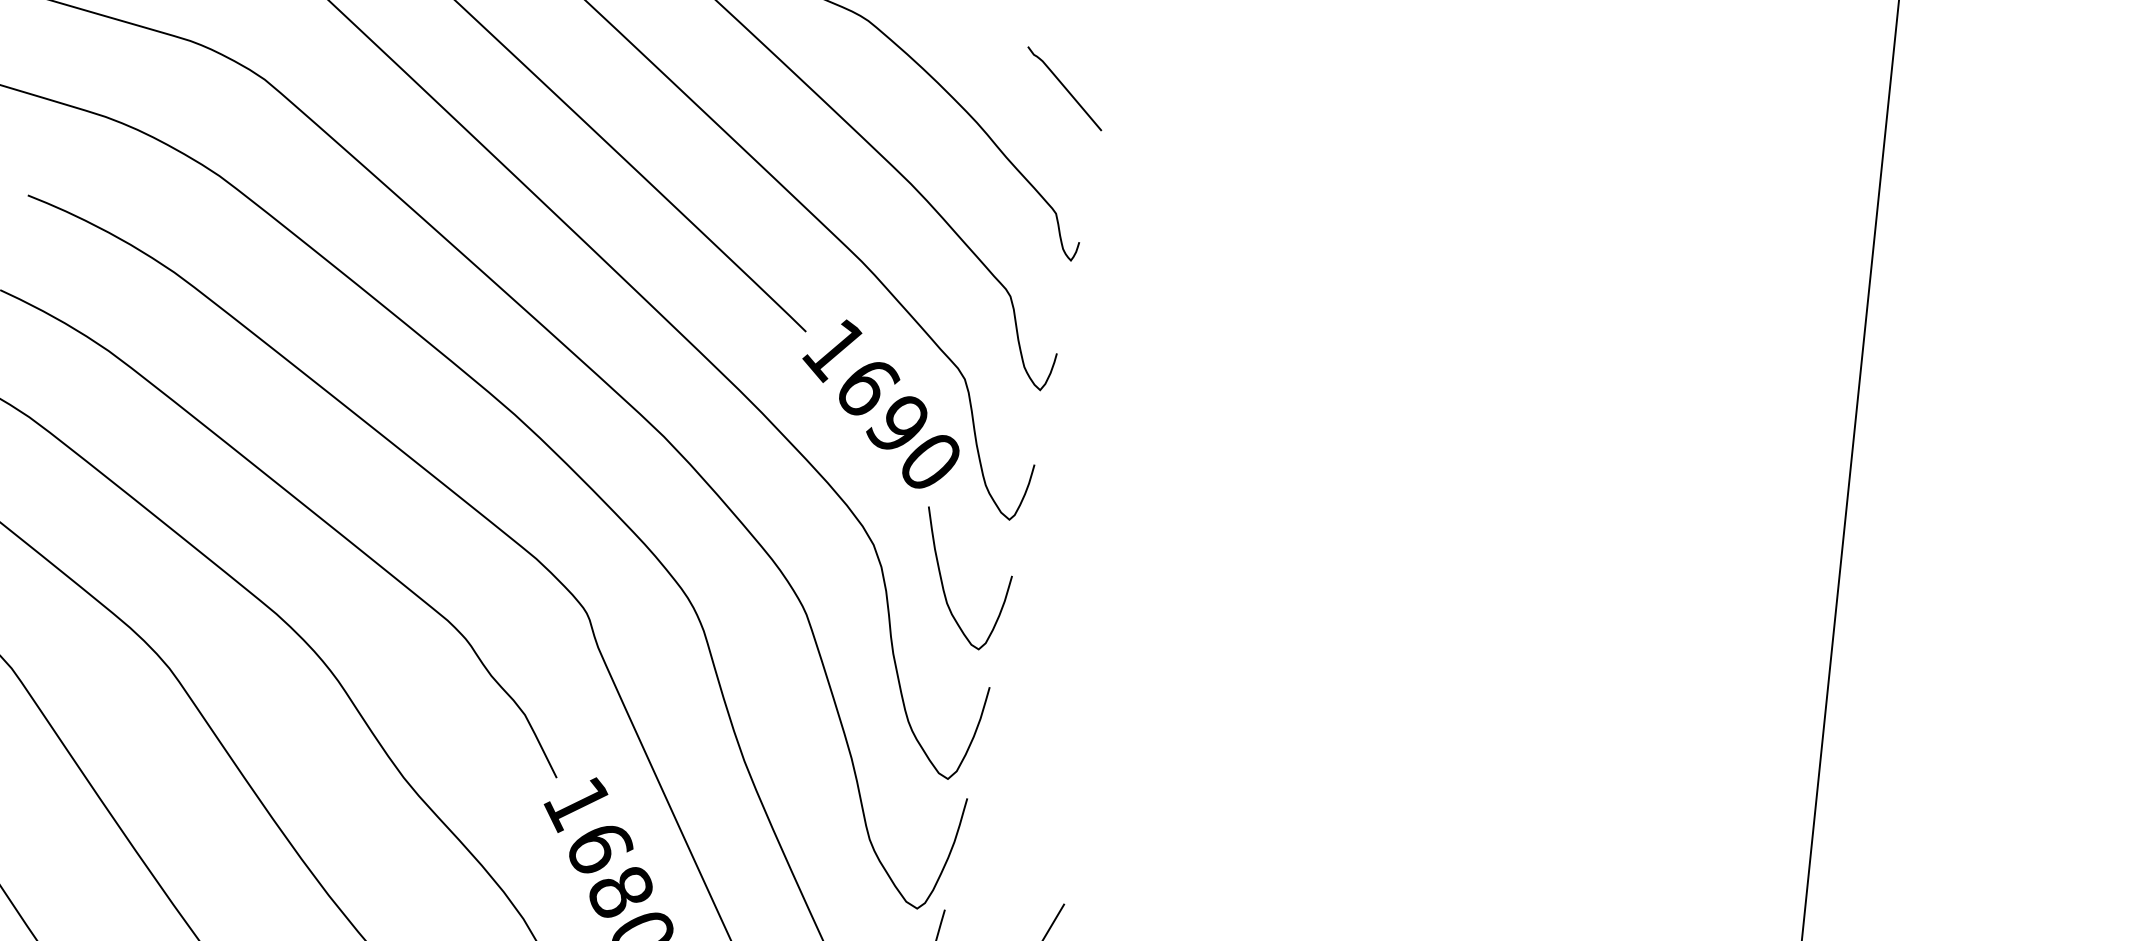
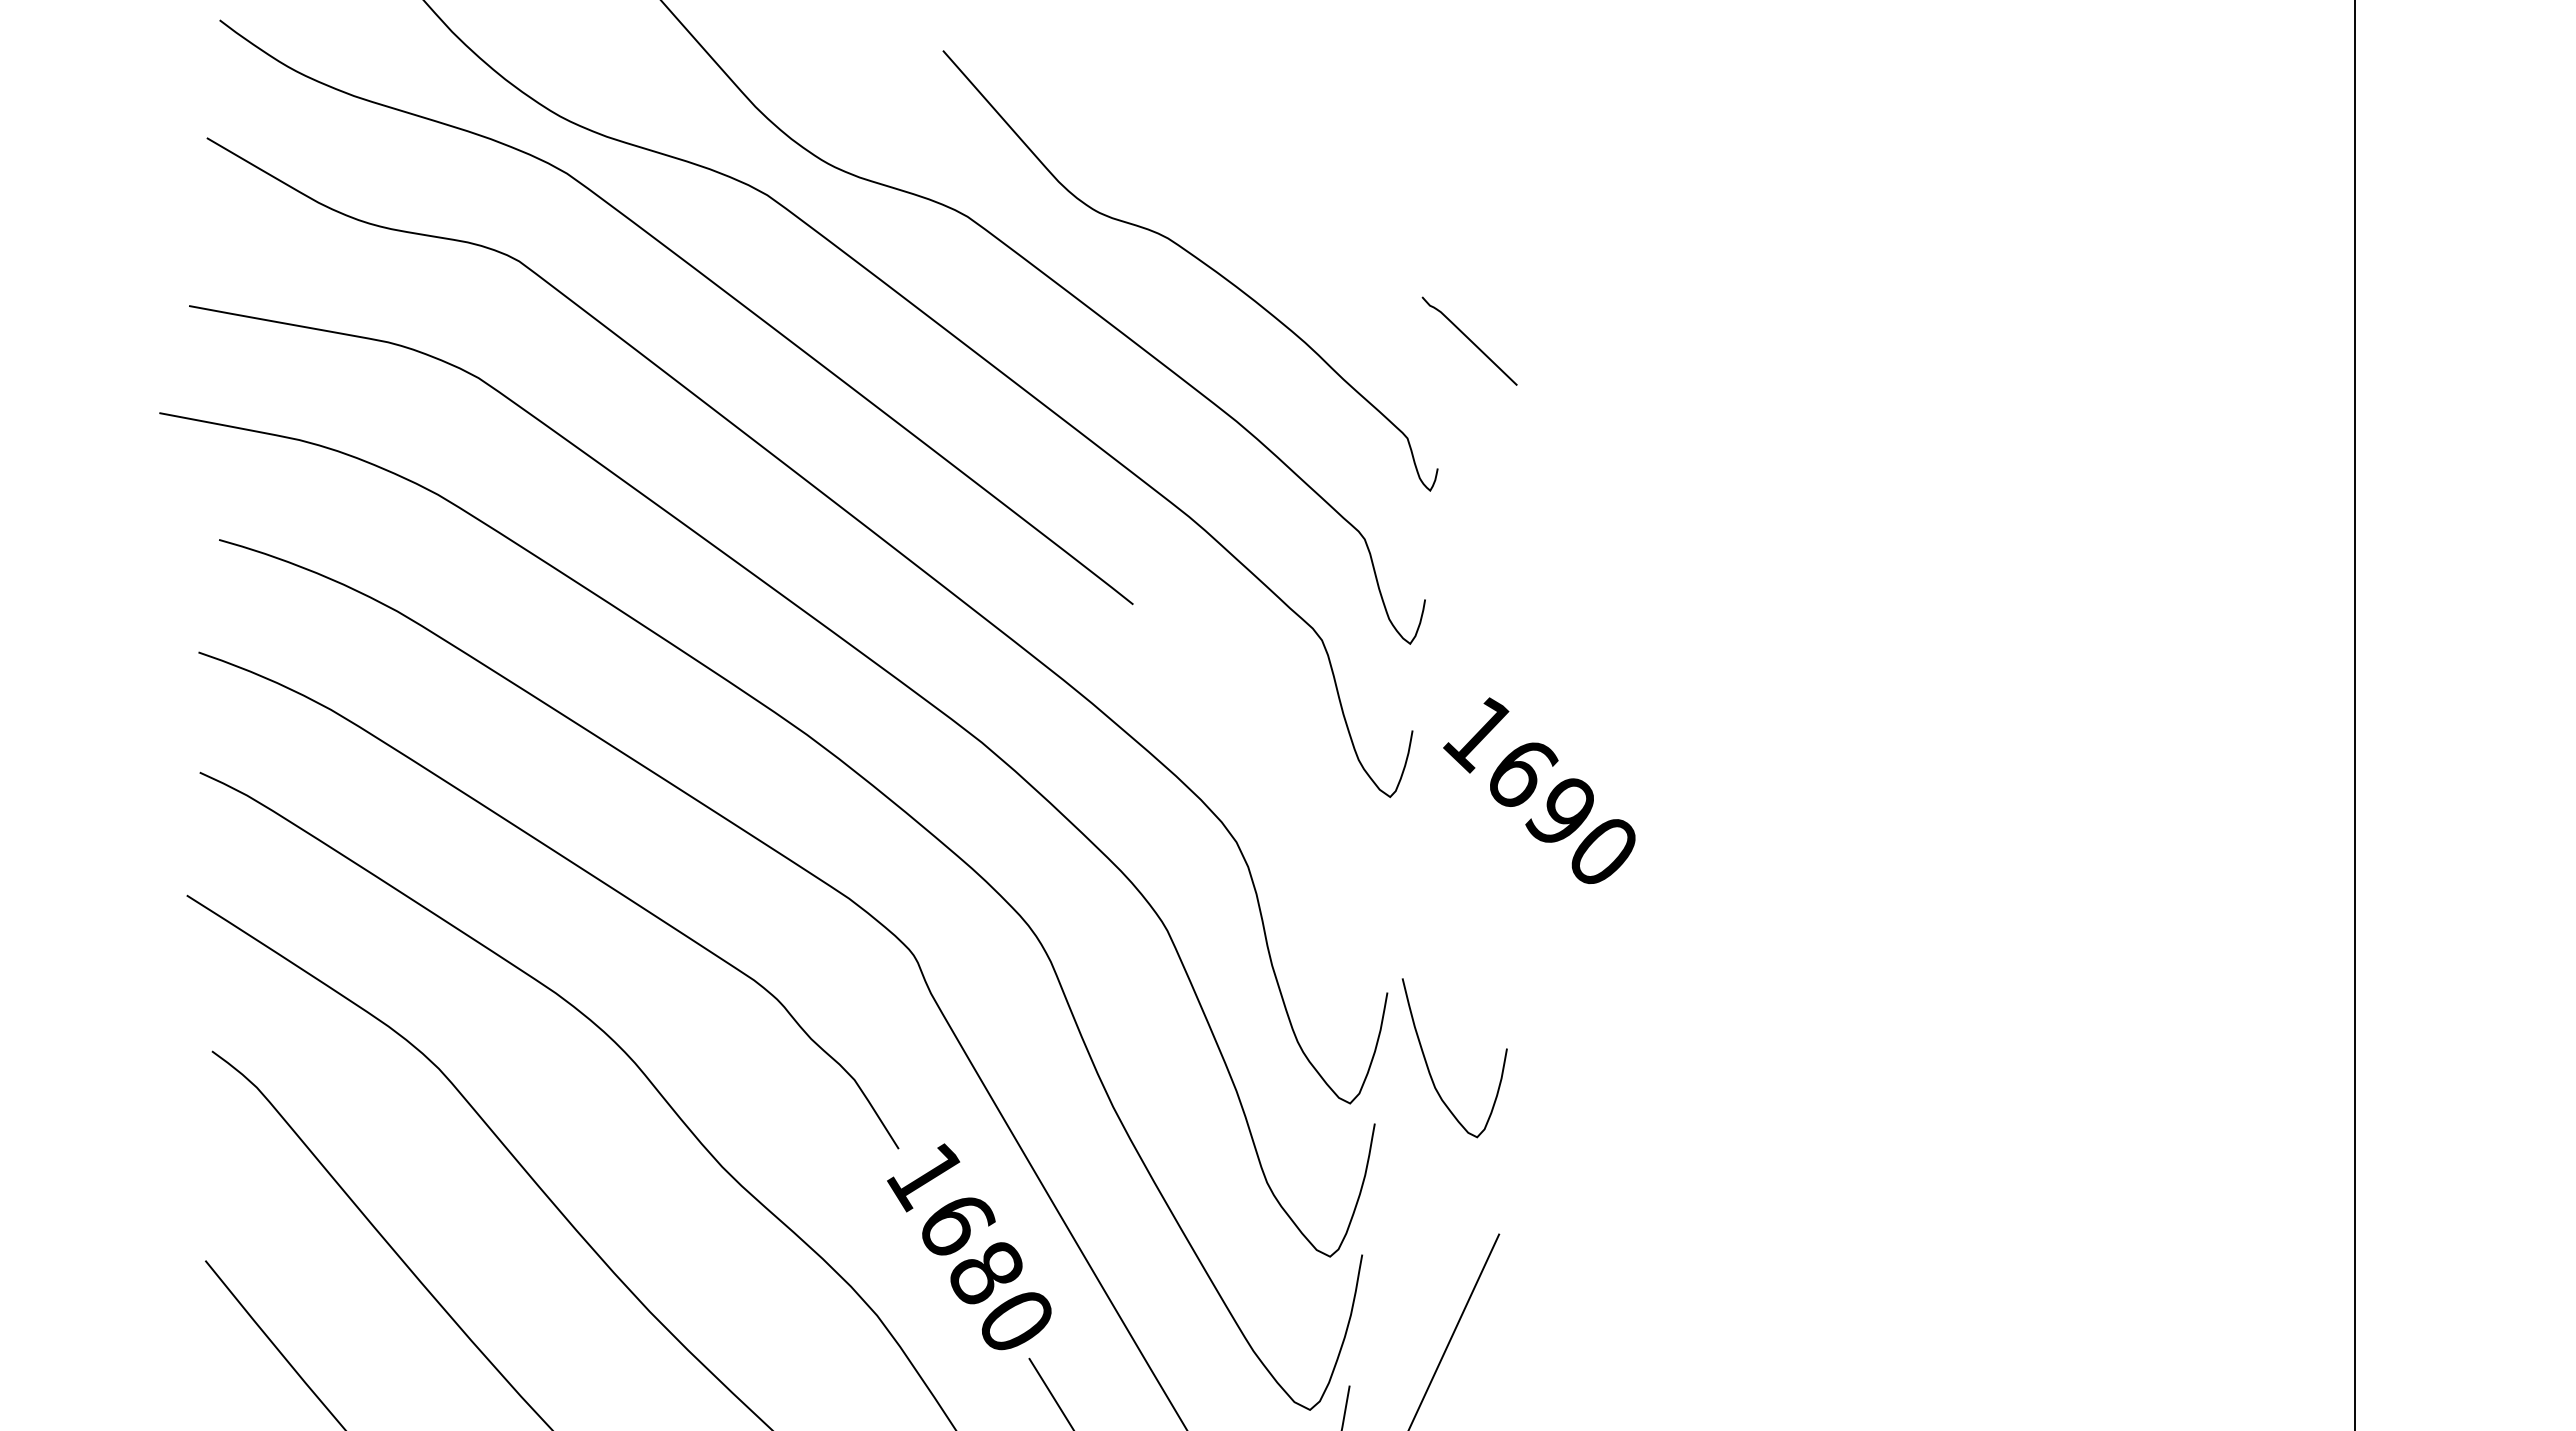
curve: (1064, 88) -> (1469, 340), moved
text: (881, 403) -> (1539, 790), moved
curve: (943, 584) -> (1428, 1066), moved

